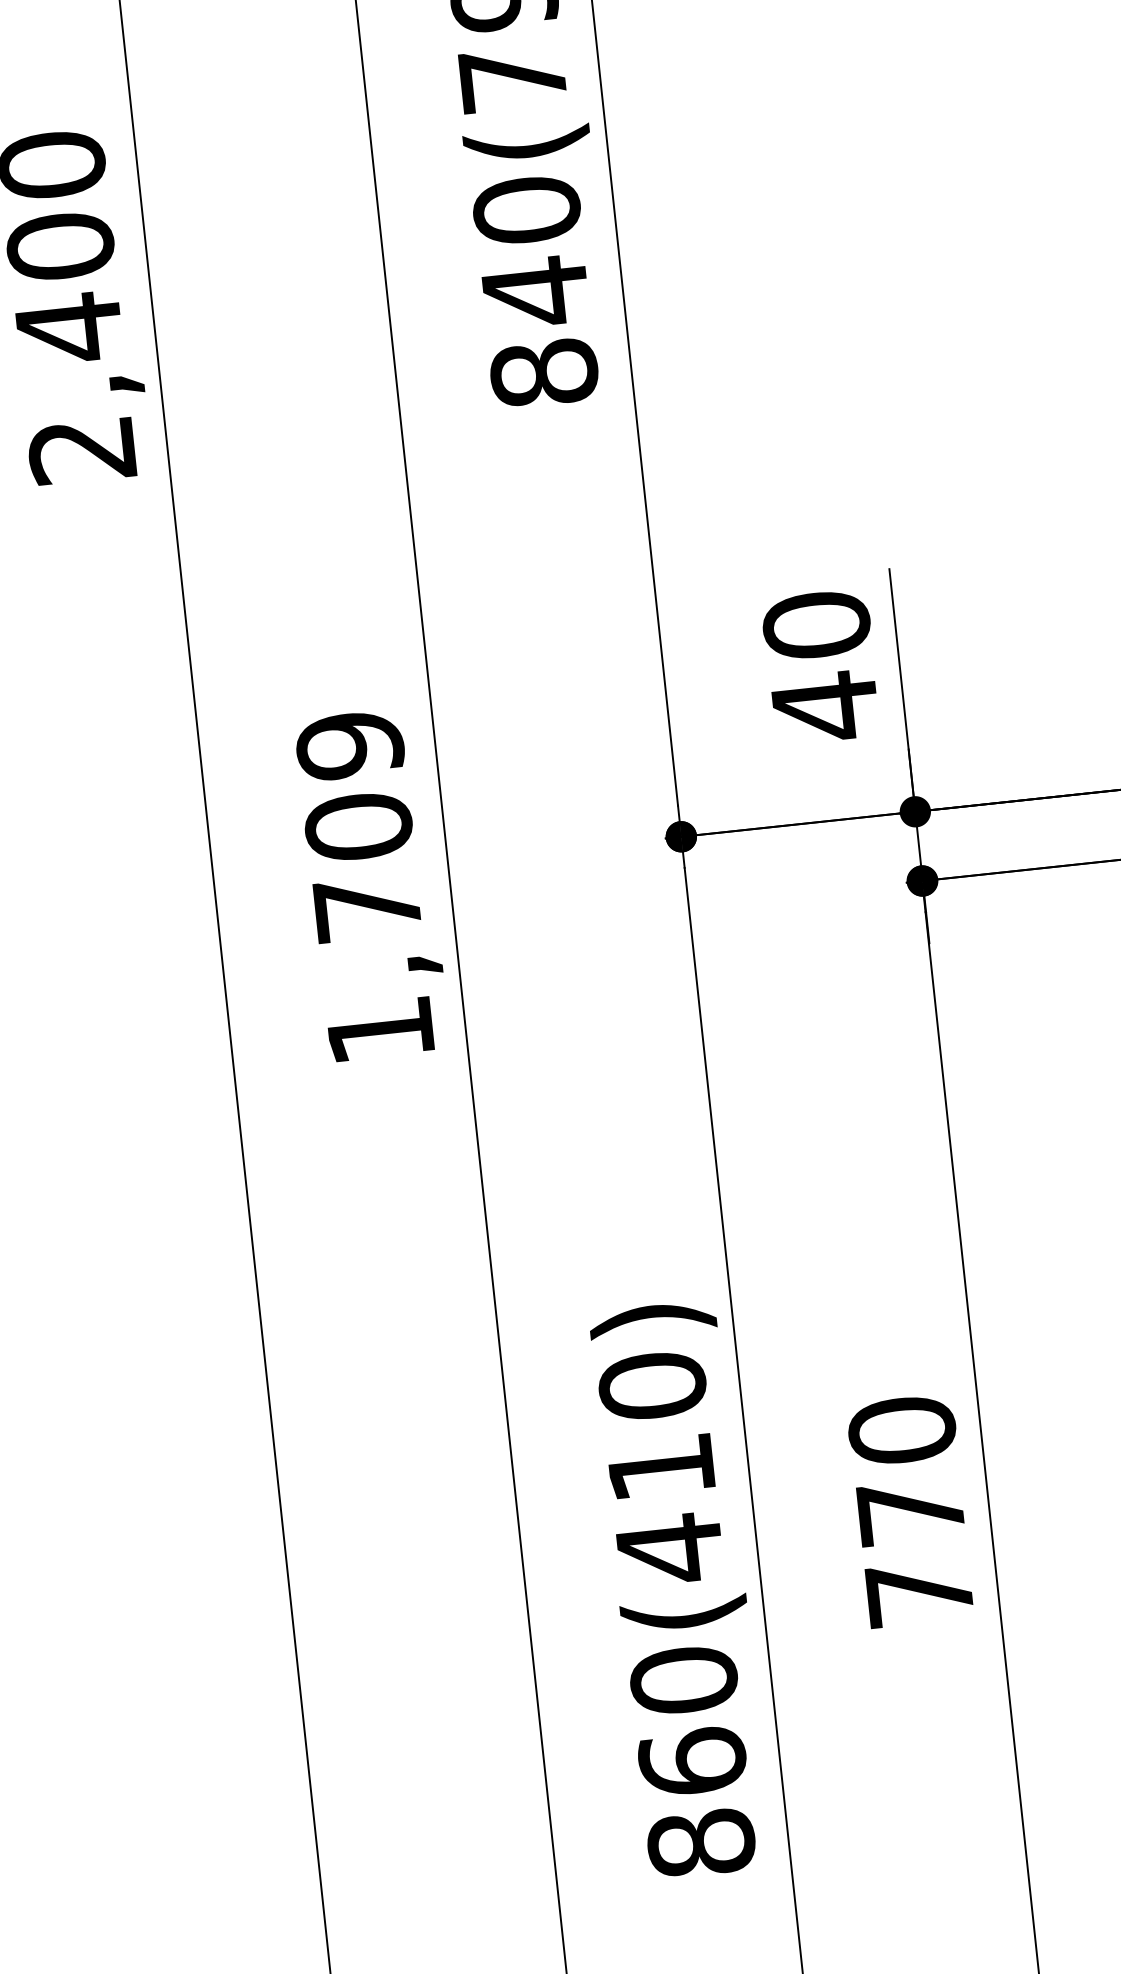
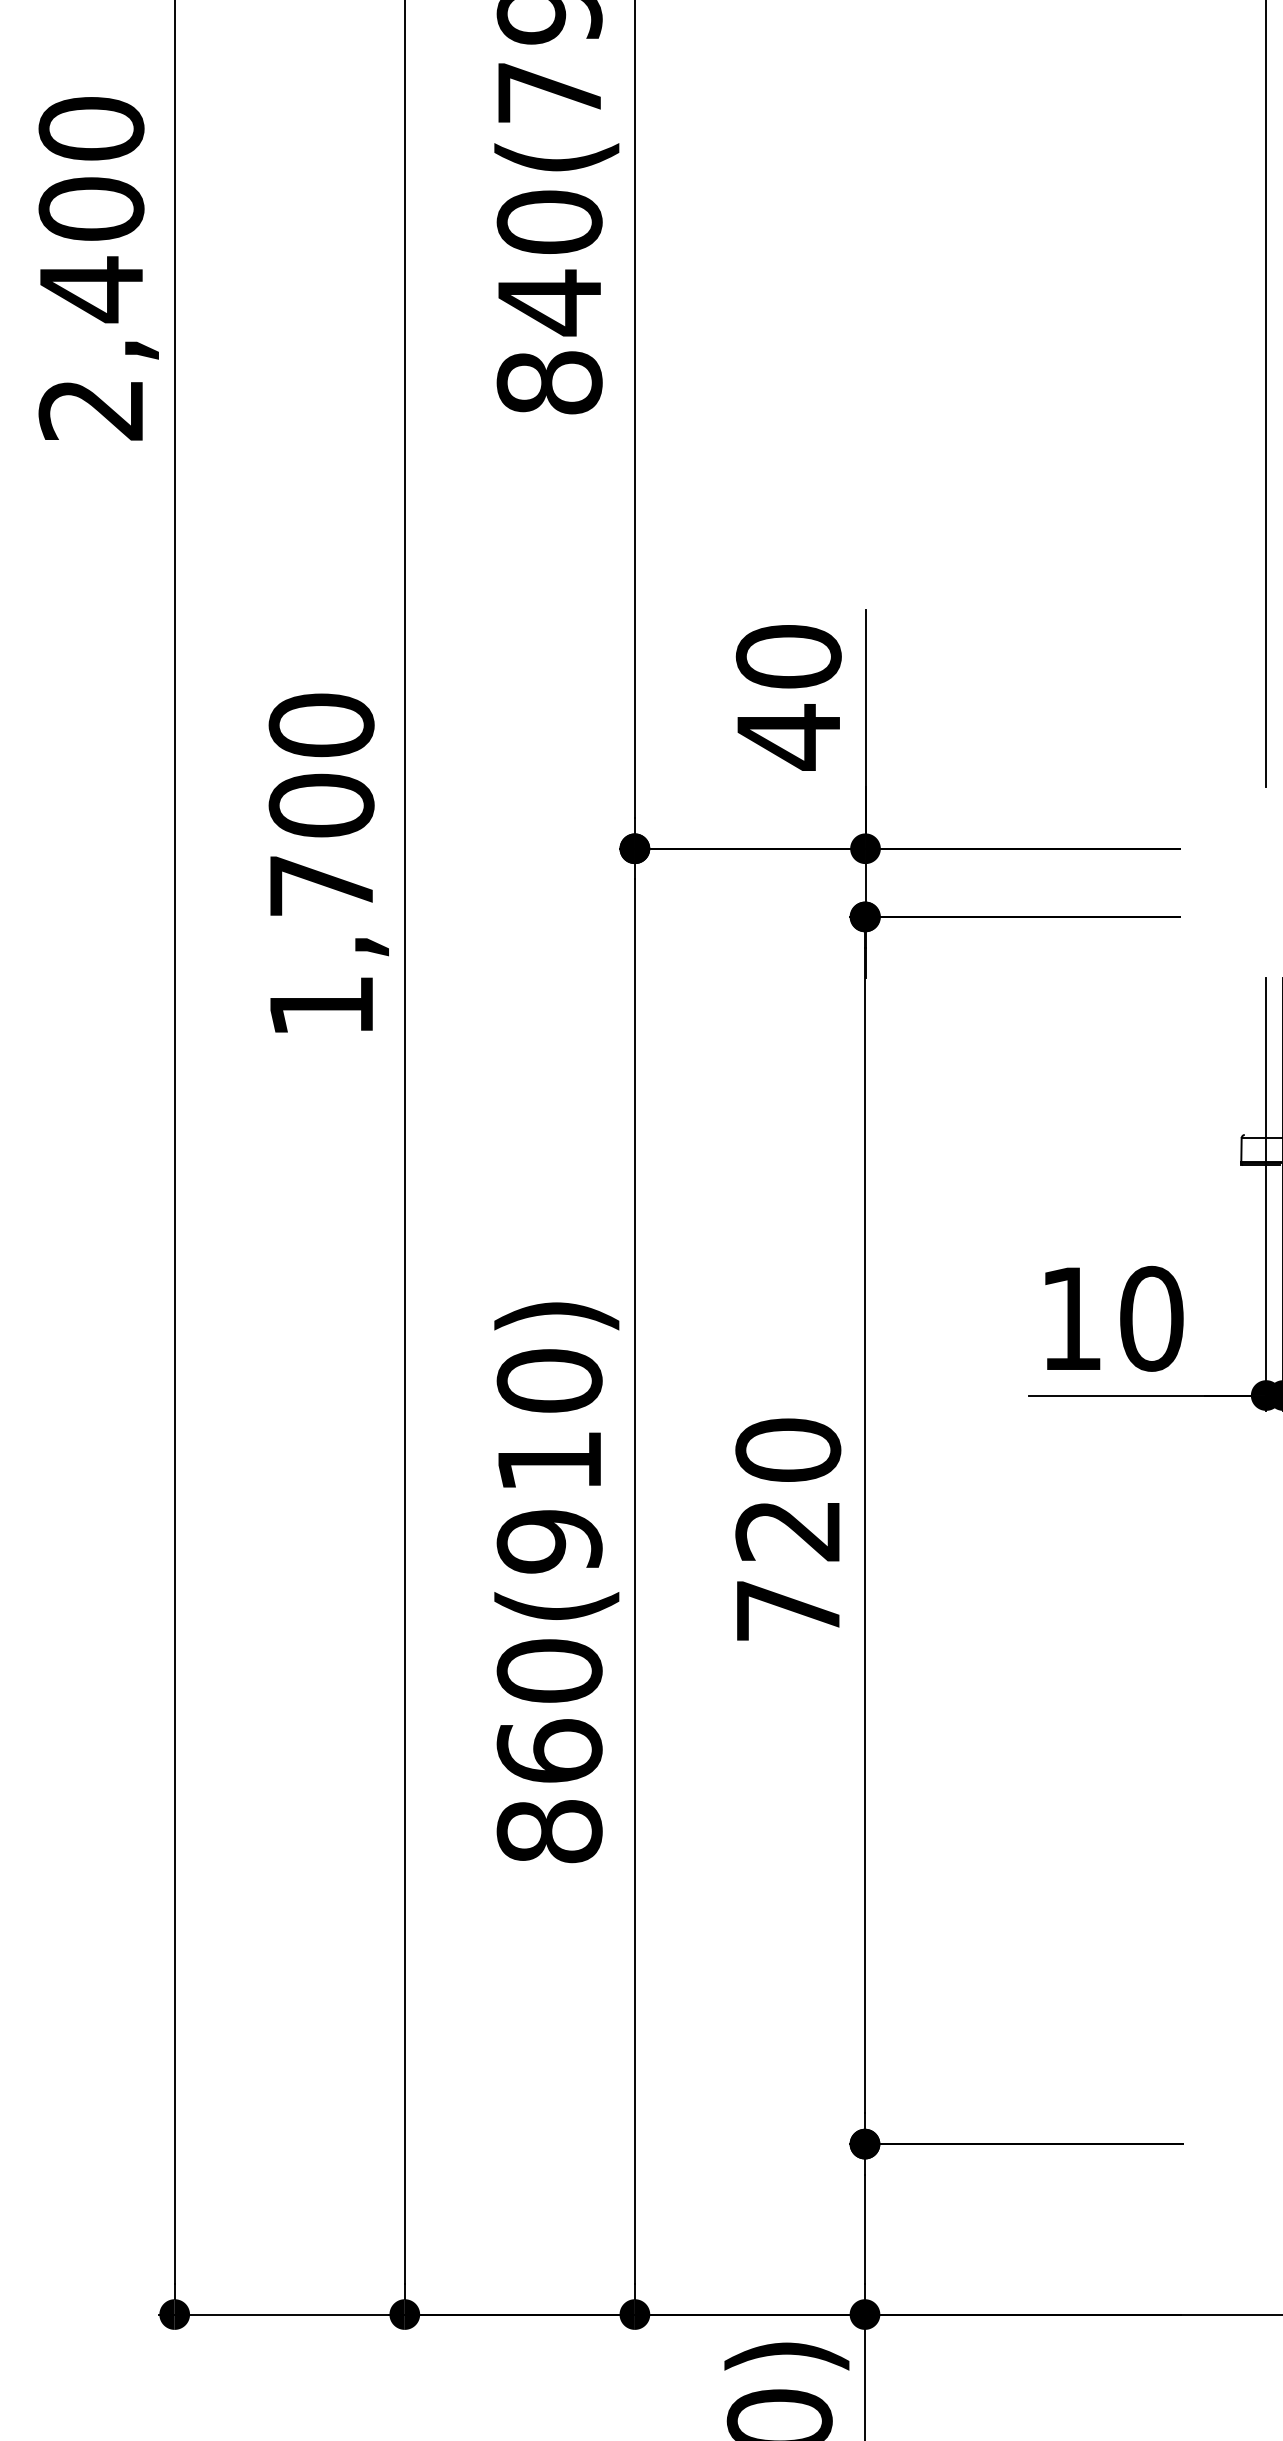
text: (349, 745) -> (321, 725), 1,709 -> 1,700
text: (910, 1513) -> (787, 1531), 770 -> 720
text: (669, 1549) -> (549, 1541), 860(410) -> 860(910)

